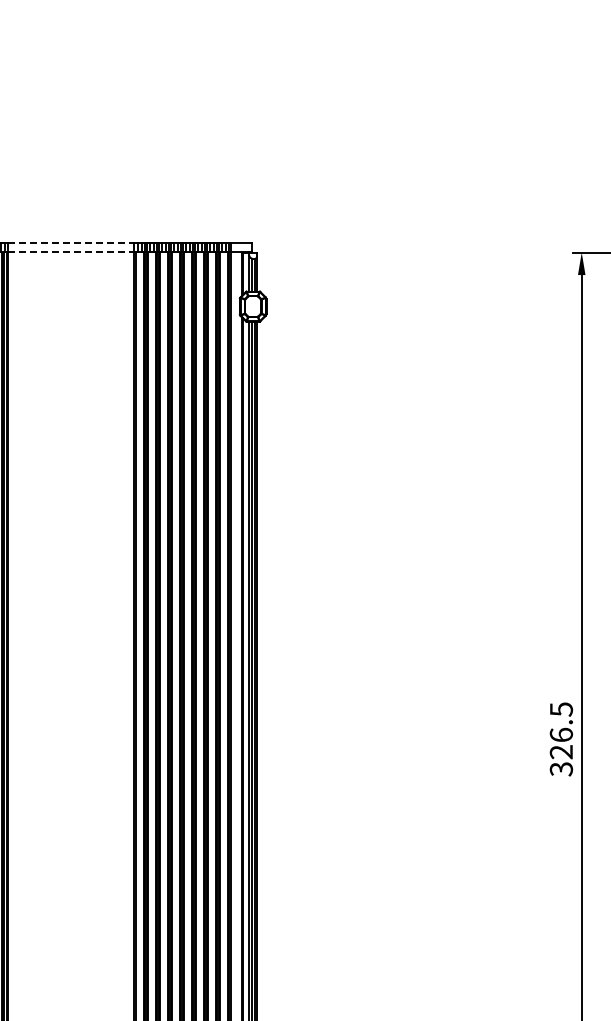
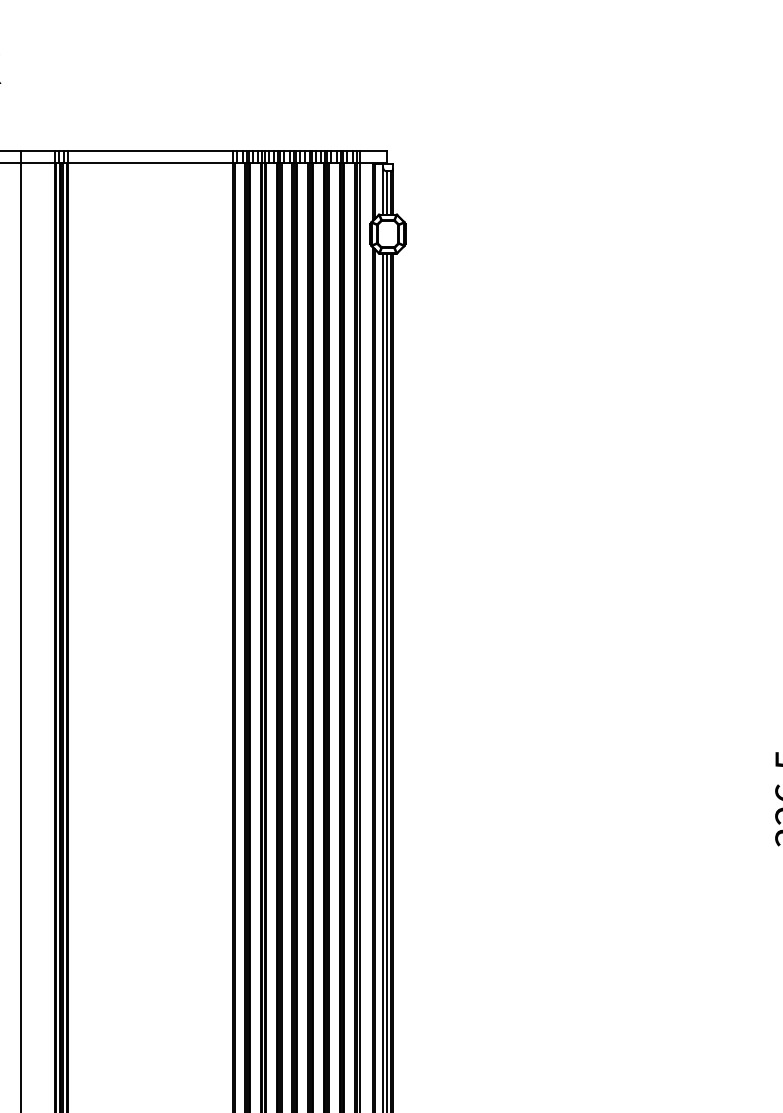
line: (71, 242) -> (150, 150), dashed -> solid
line: (71, 251) -> (150, 162), dashed -> solid

